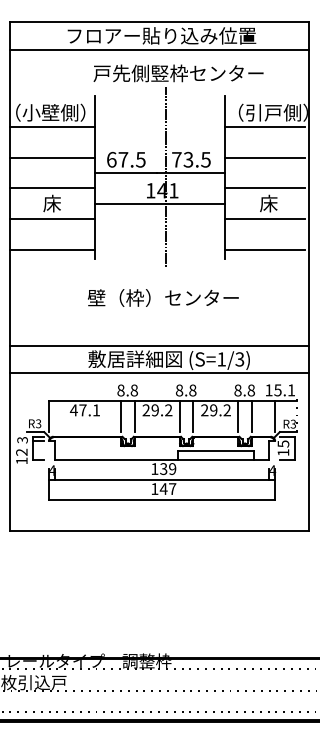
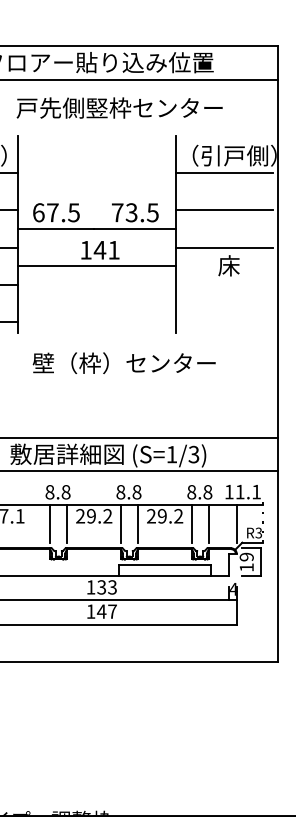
line: (166, 177) -> (105, 234), removed
line: (265, 219) -> (225, 285), removed
line: (265, 250) -> (225, 322), removed
text: (163, 297) -> (124, 362), moved
text: (277, 390) -> (239, 492), 15.1 -> 11.1
text: (283, 443) -> (246, 556), 15 -> 19
text: (172, 468) -> (112, 586), 139 -> 133

